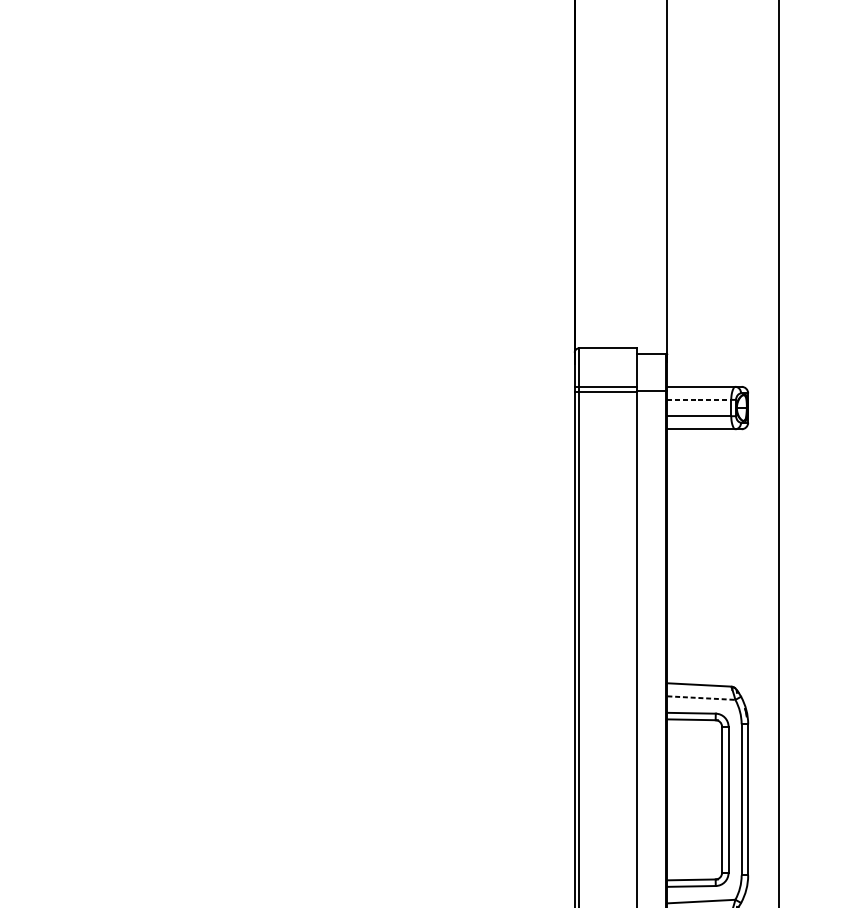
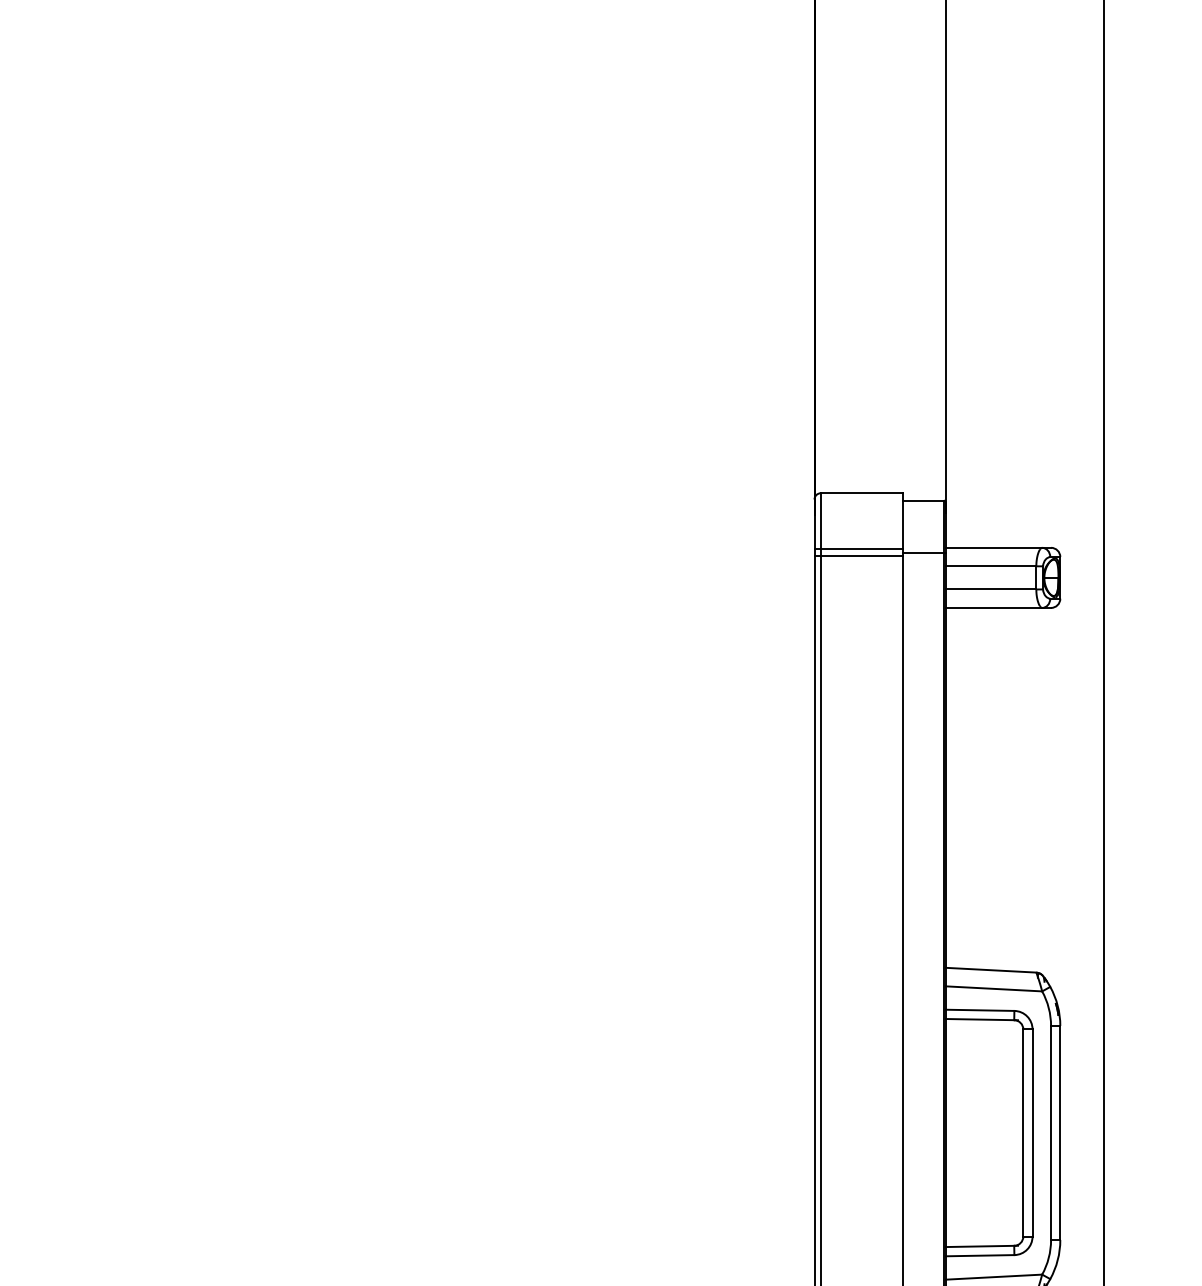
line: (699, 400) -> (991, 566), dashed -> solid
line: (701, 697) -> (994, 988), dashed -> solid

